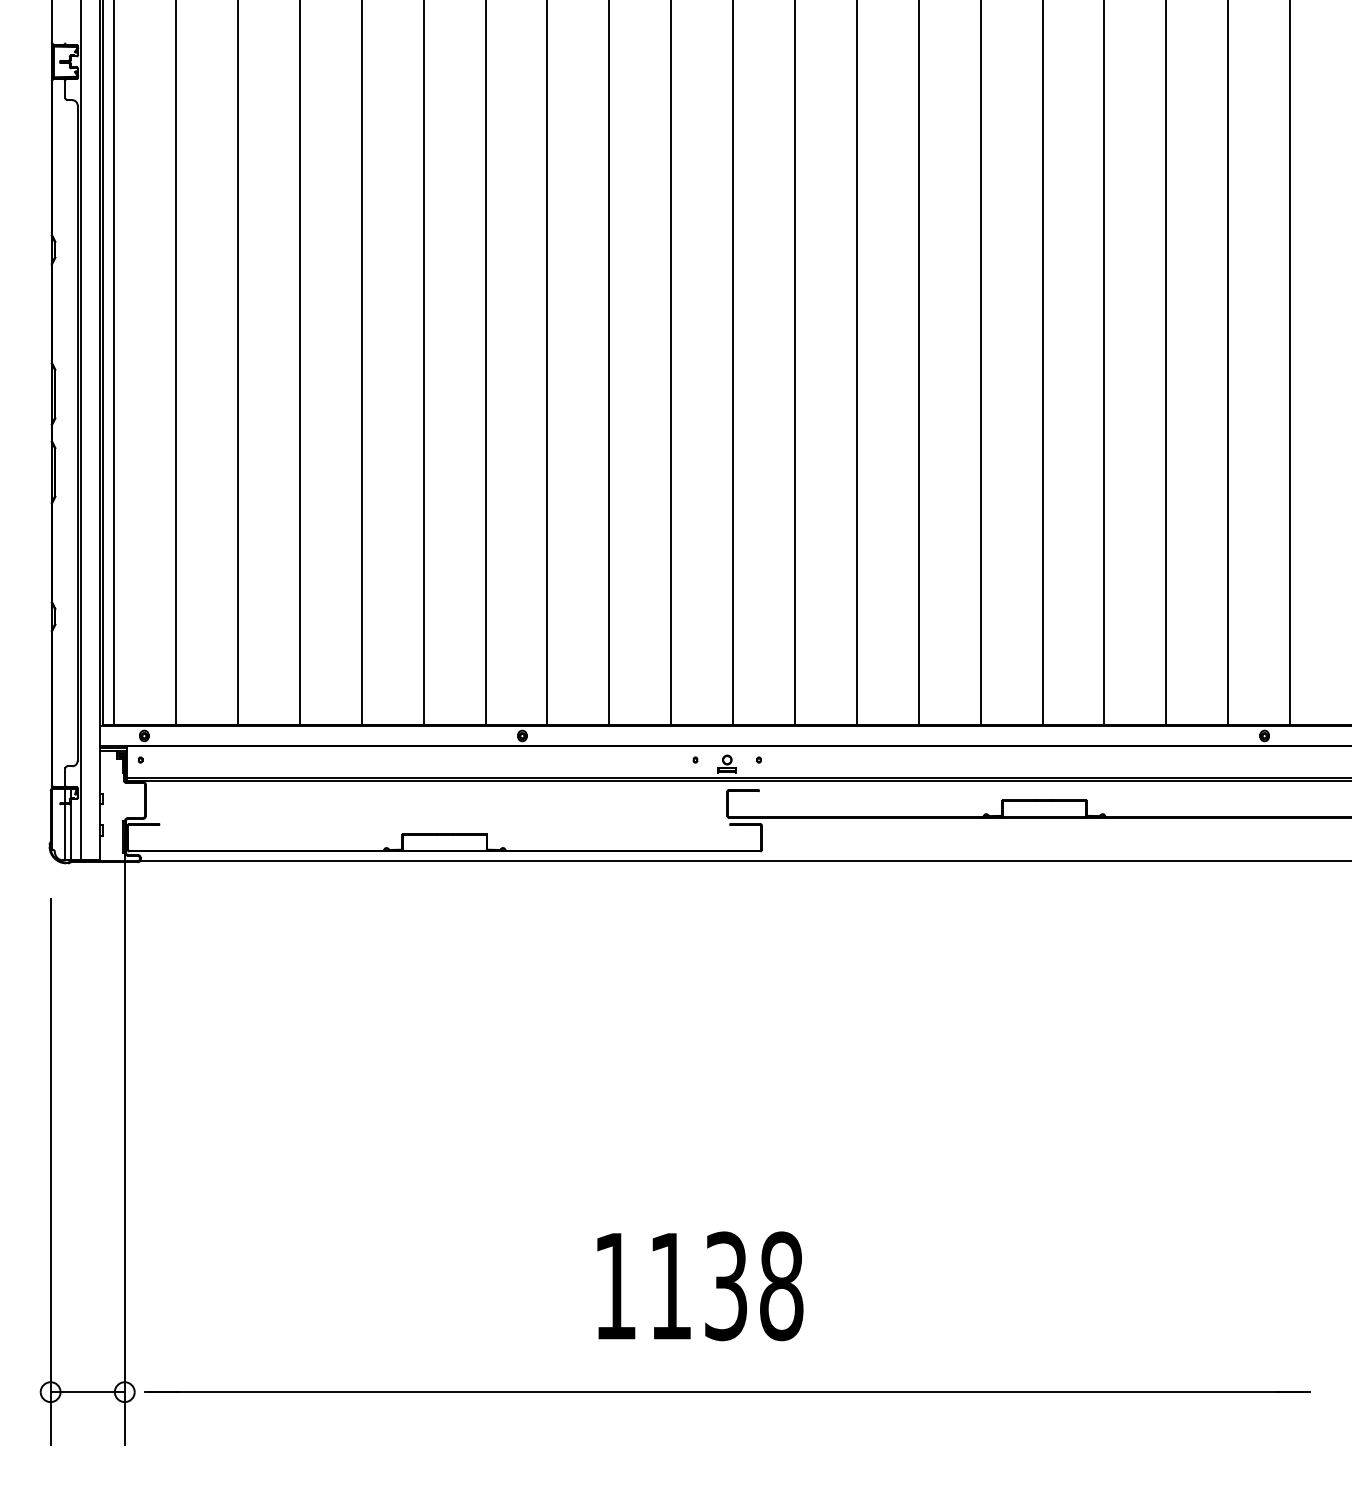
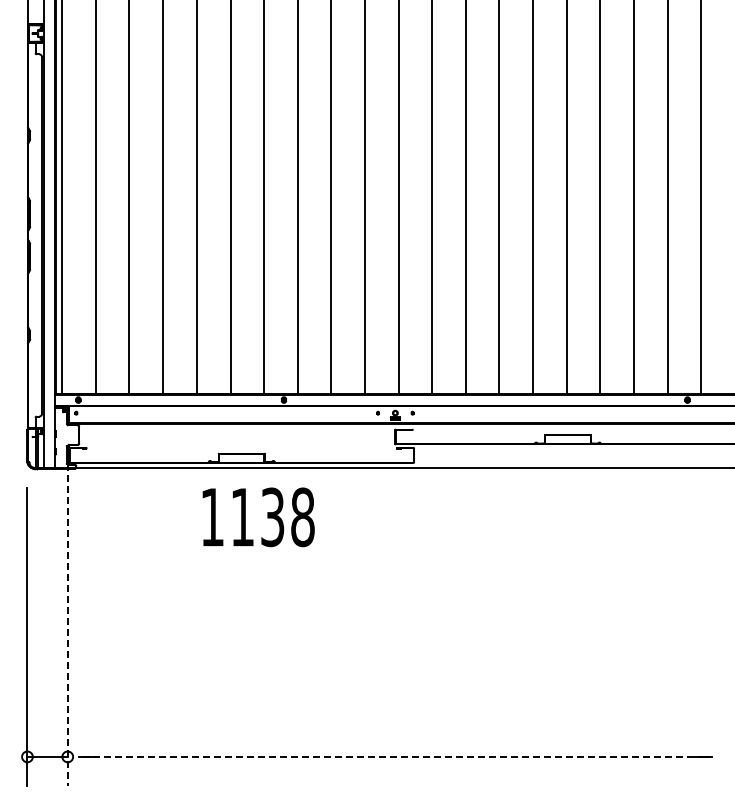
line: (124, 1139) -> (67, 619), solid -> dashed
text: (699, 1286) -> (258, 517), moved
line: (727, 1391) -> (395, 756), solid -> dashed

